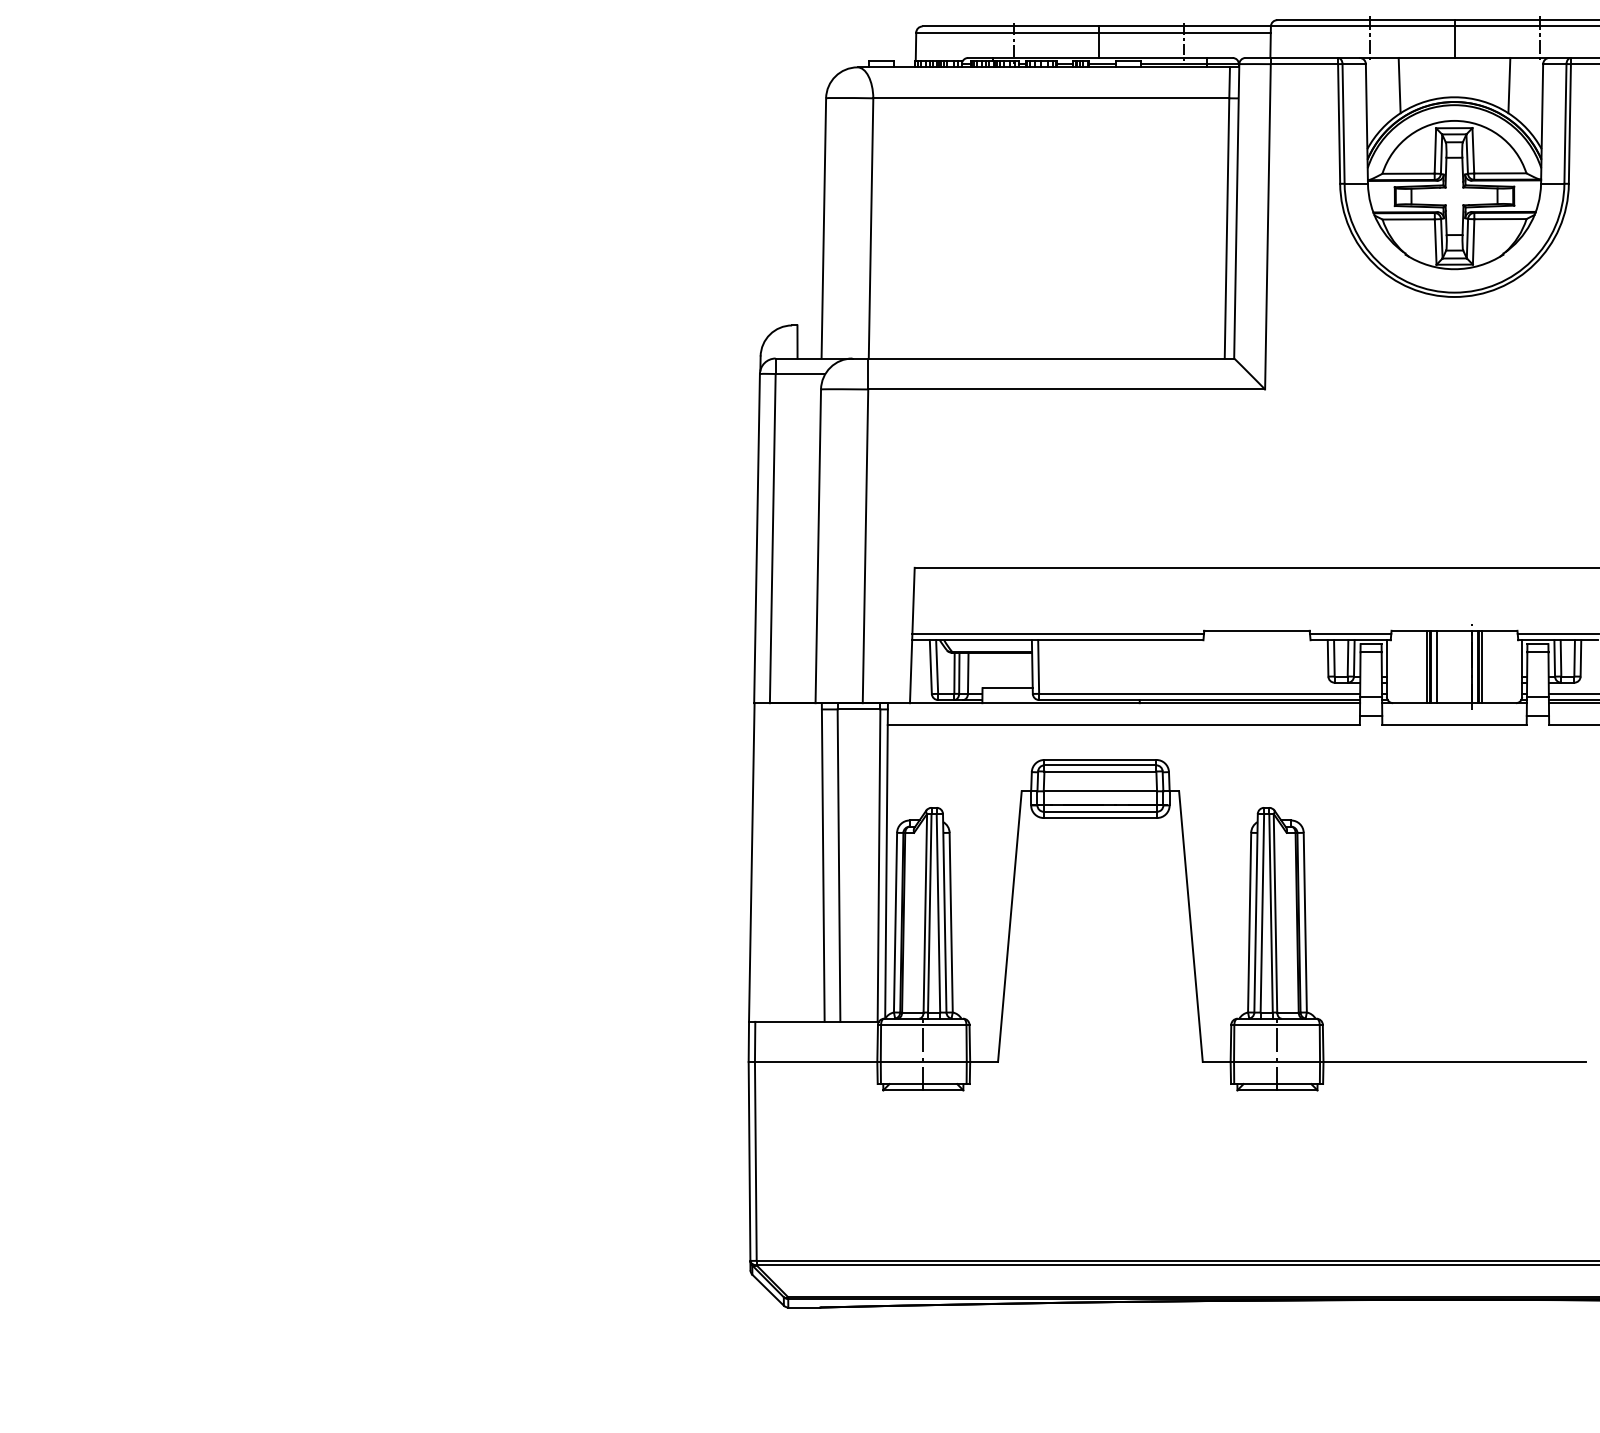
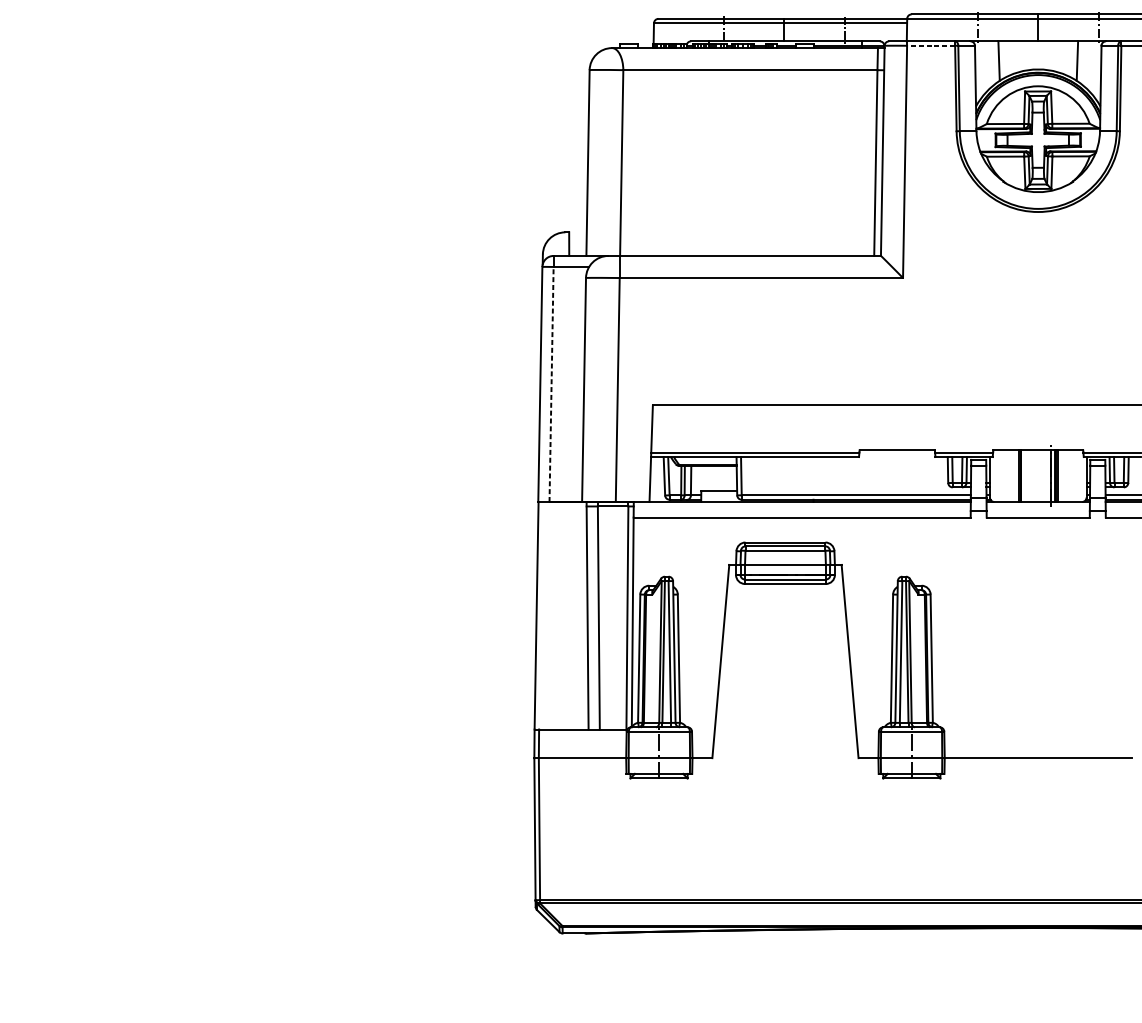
line: (1304, 64) -> (931, 46), solid -> dashed
line: (772, 538) -> (551, 384), solid -> dashed
line: (1436, 666) -> (1025, 475), removed

